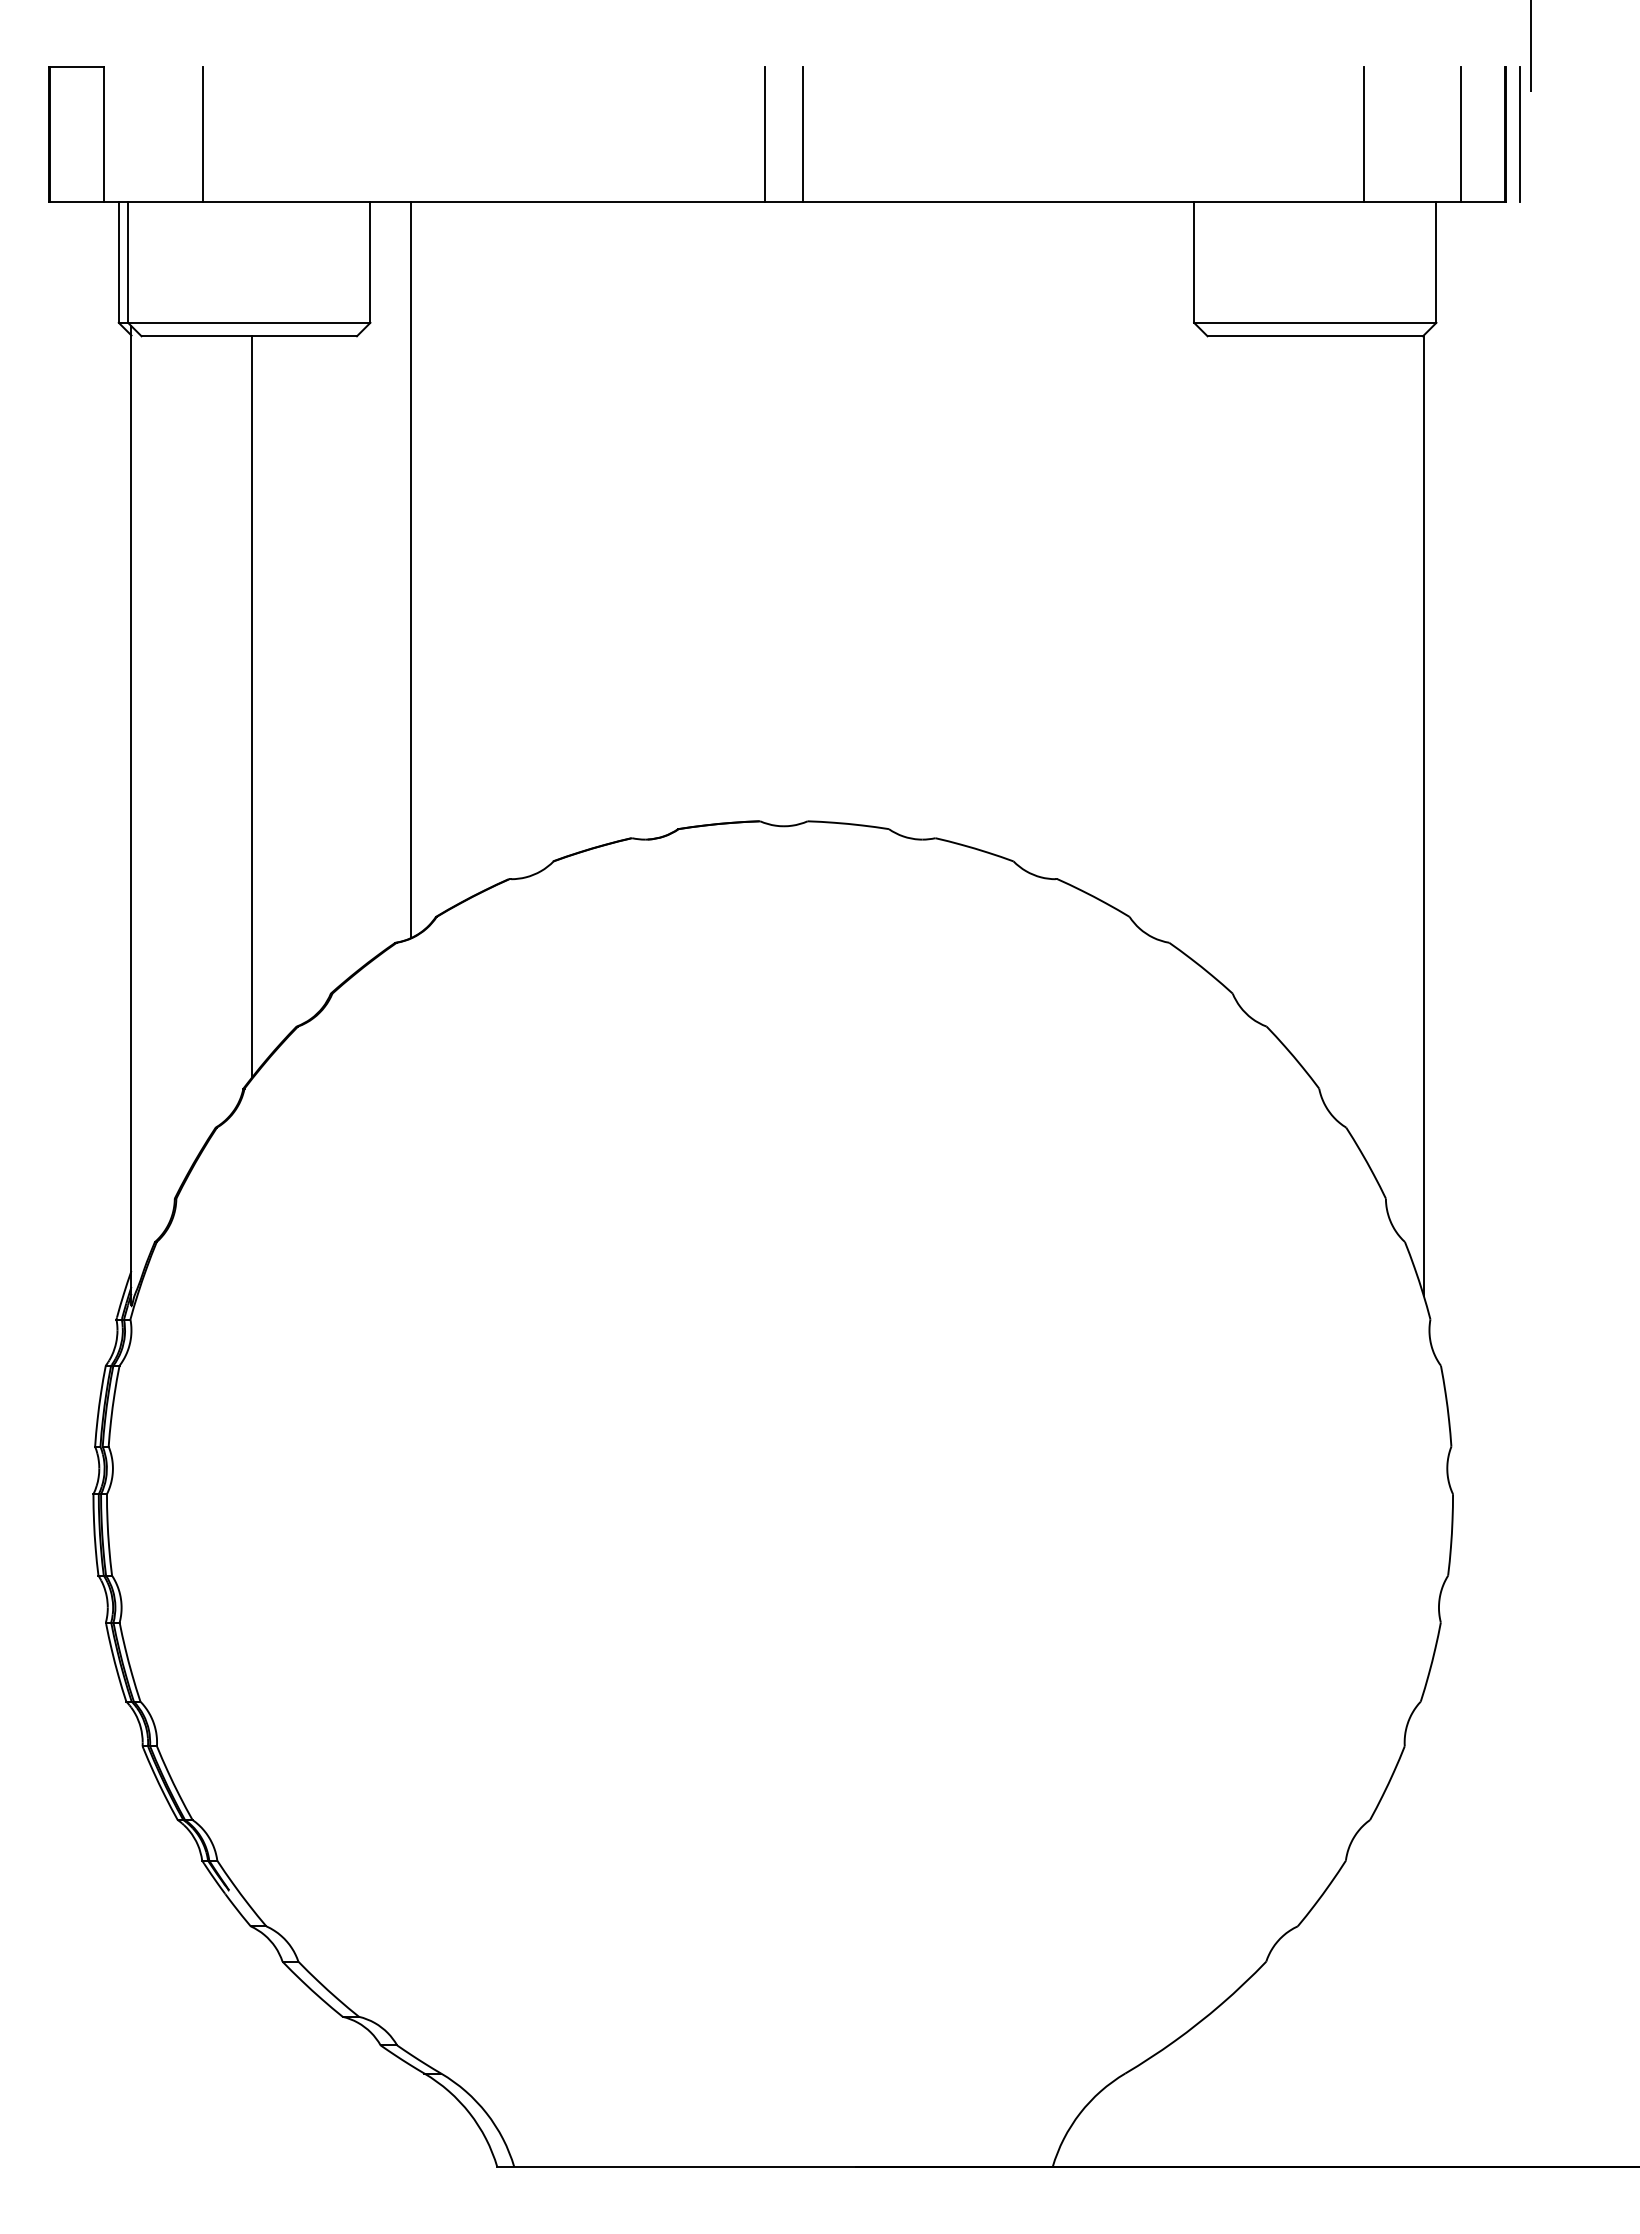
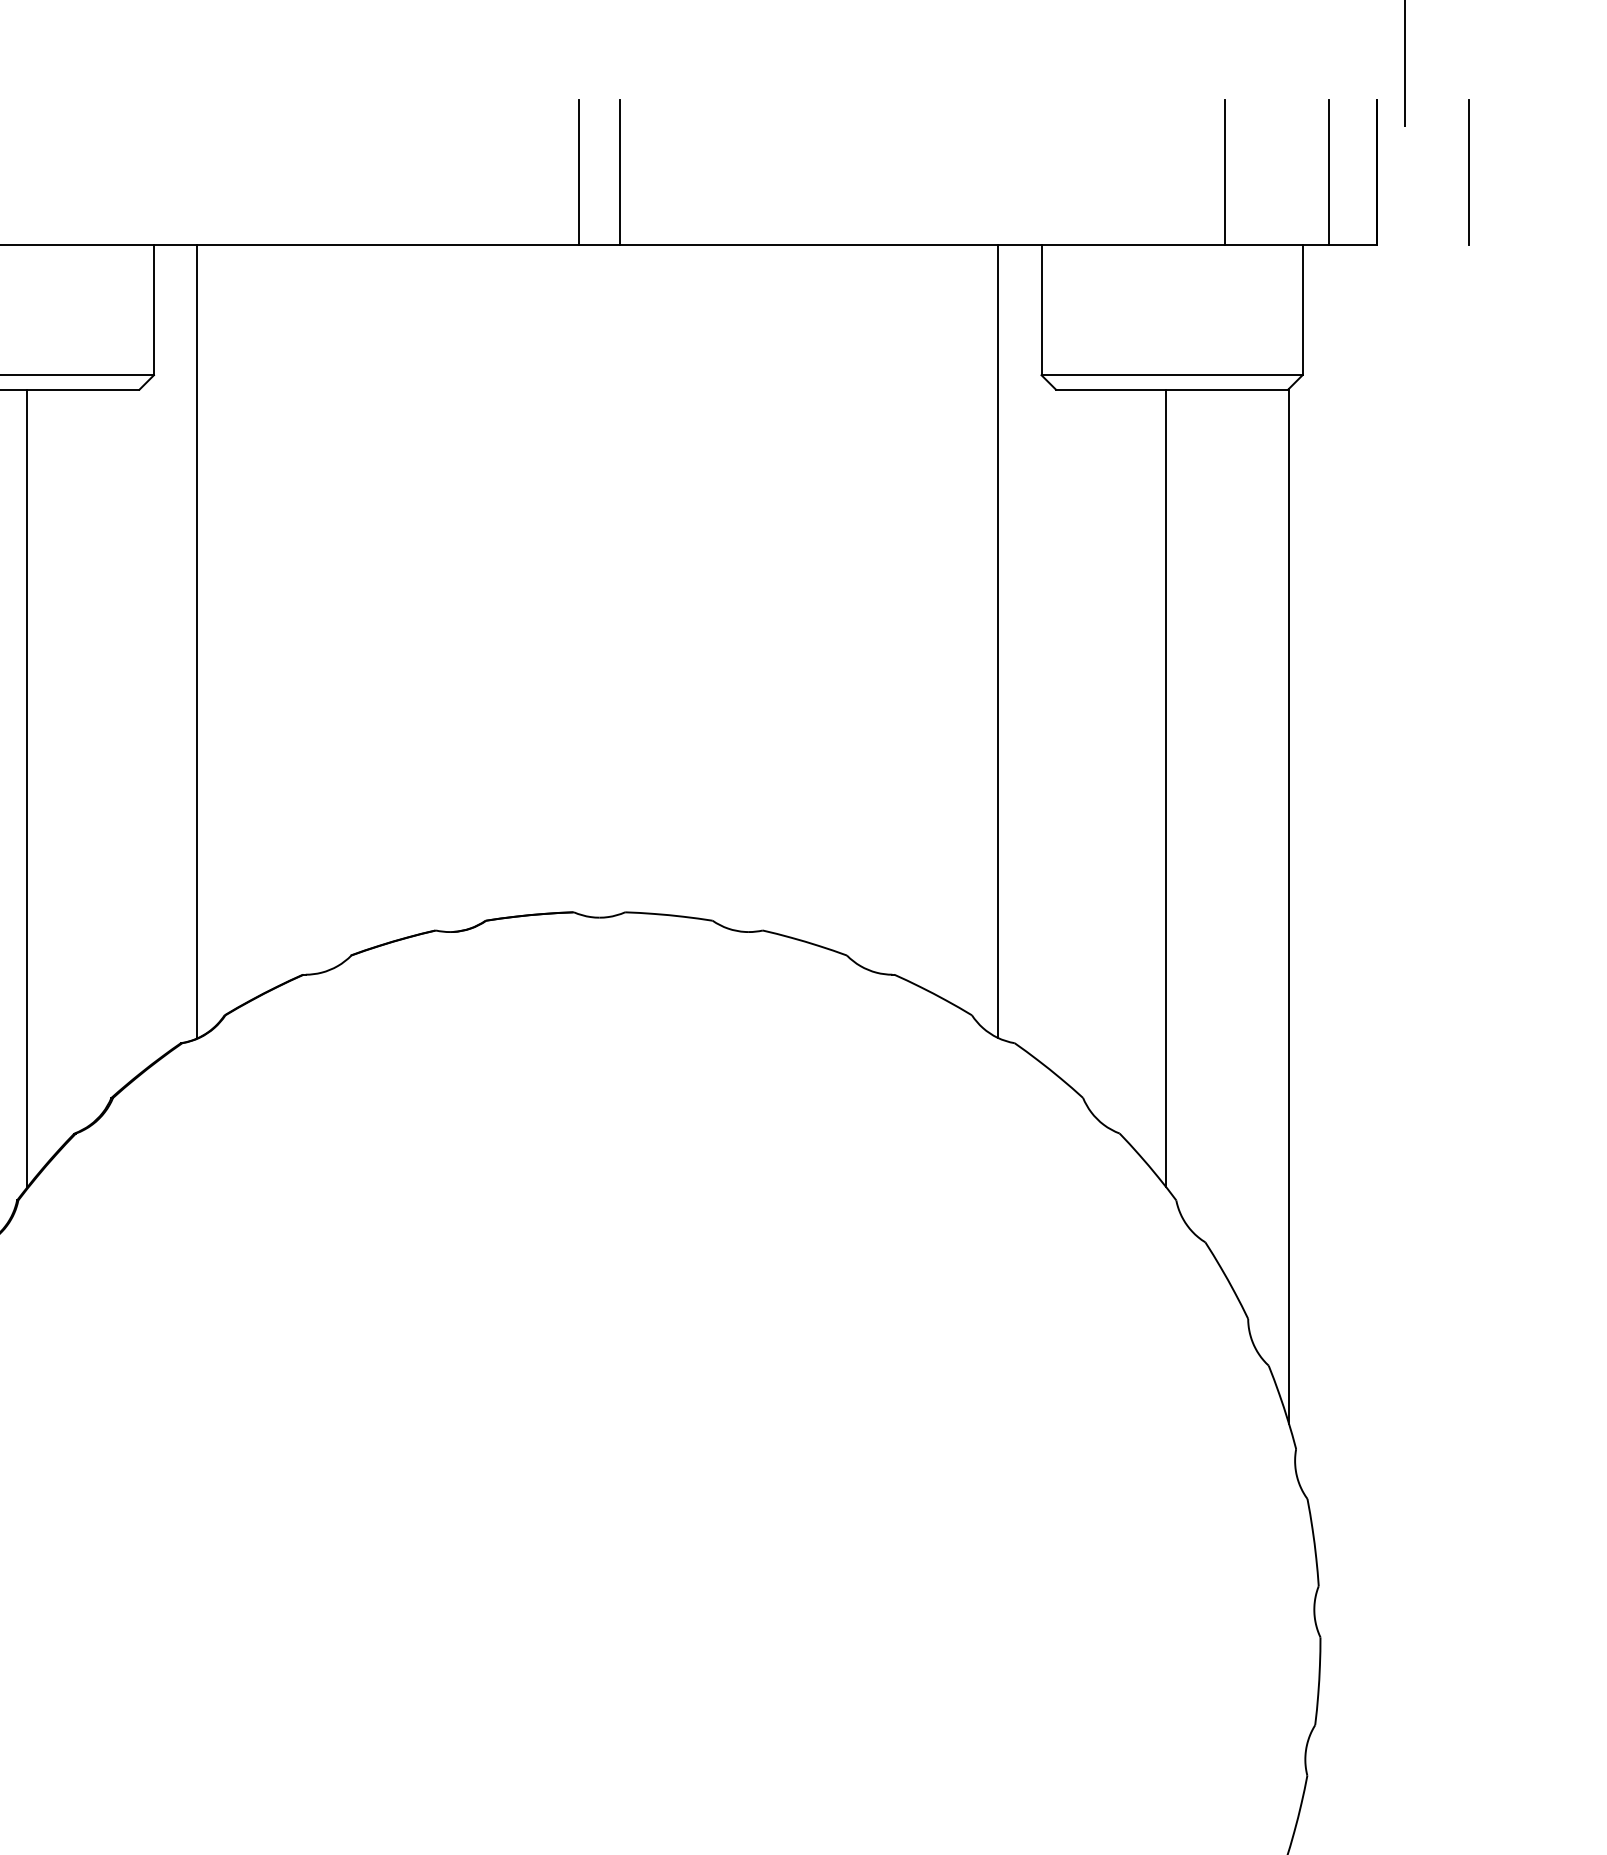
line: (1519, 134) -> (1468, 172), moved
line: (1153, 569) -> (997, 641), added
line: (1309, 705) -> (1165, 787), added

